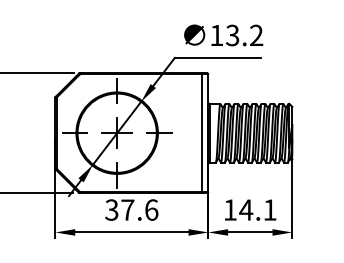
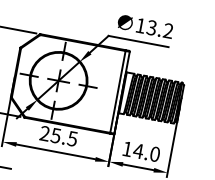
text: (131, 209) -> (58, 135), 37.6 -> 25.5
text: (269, 209) -> (154, 153), 14.1 -> 14.0

